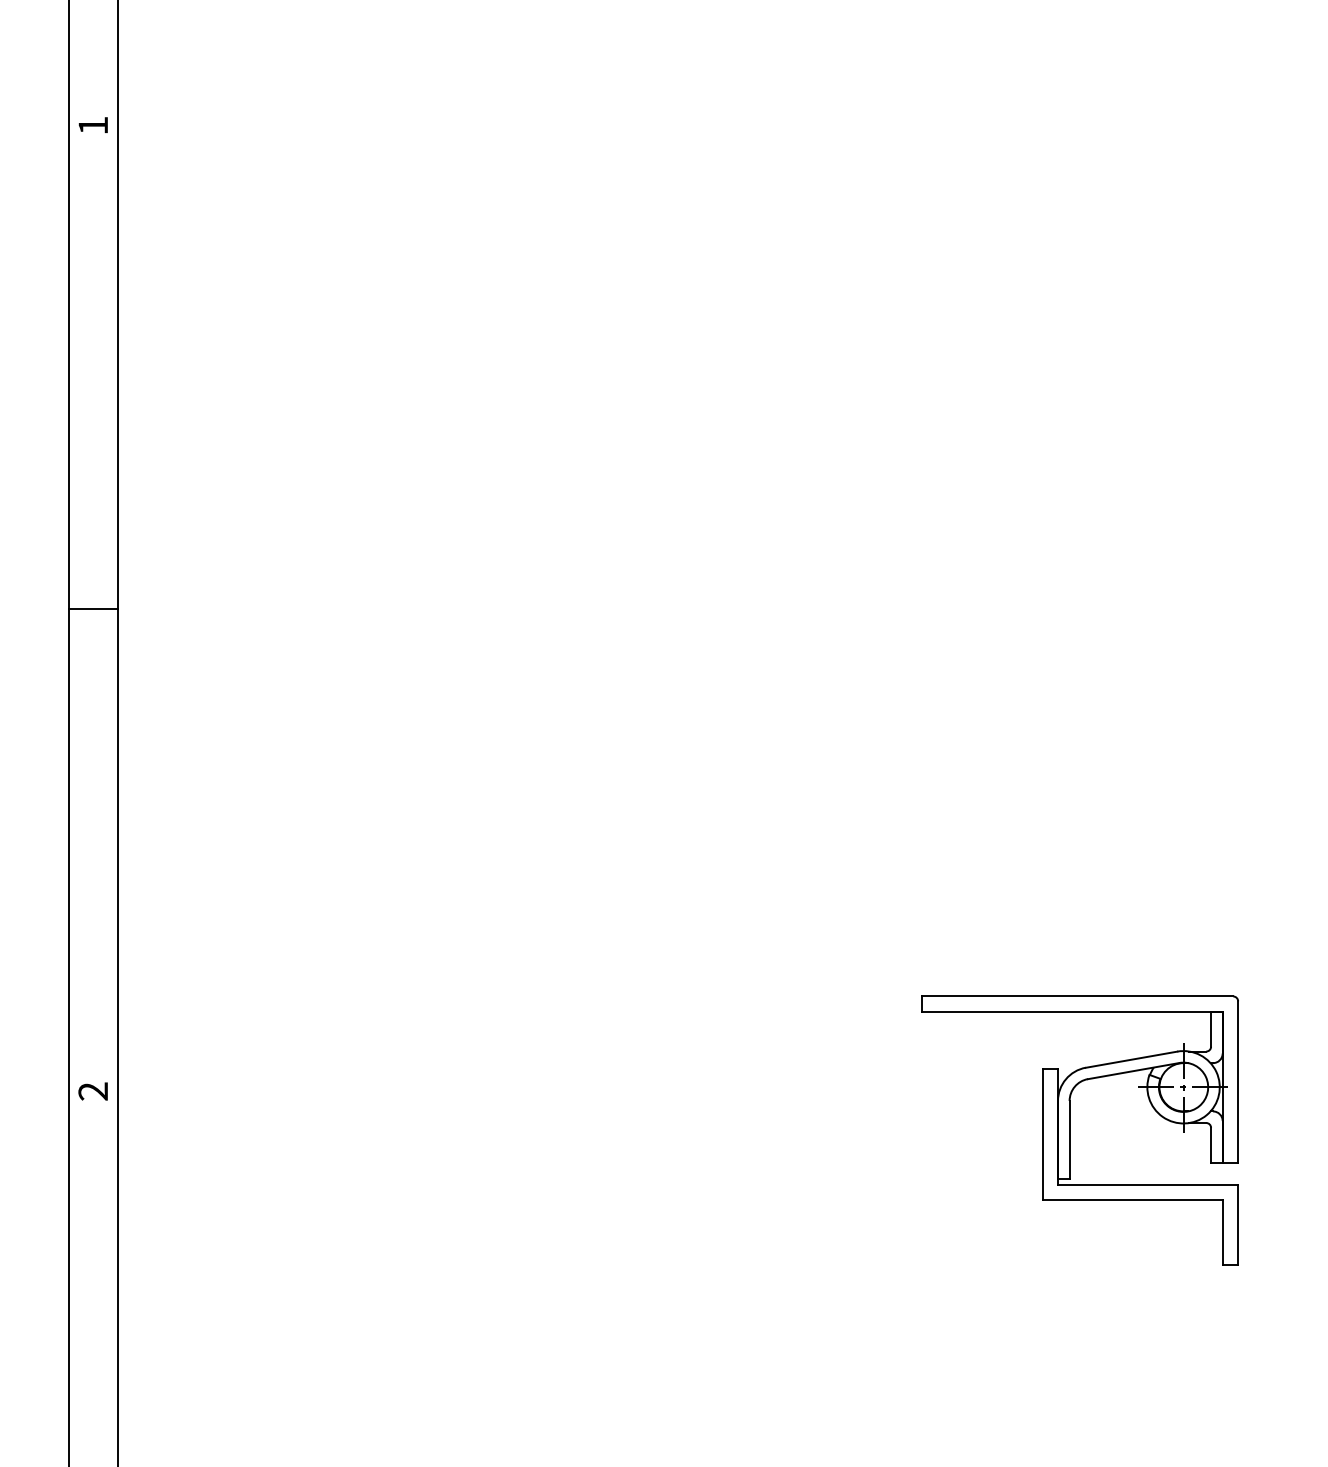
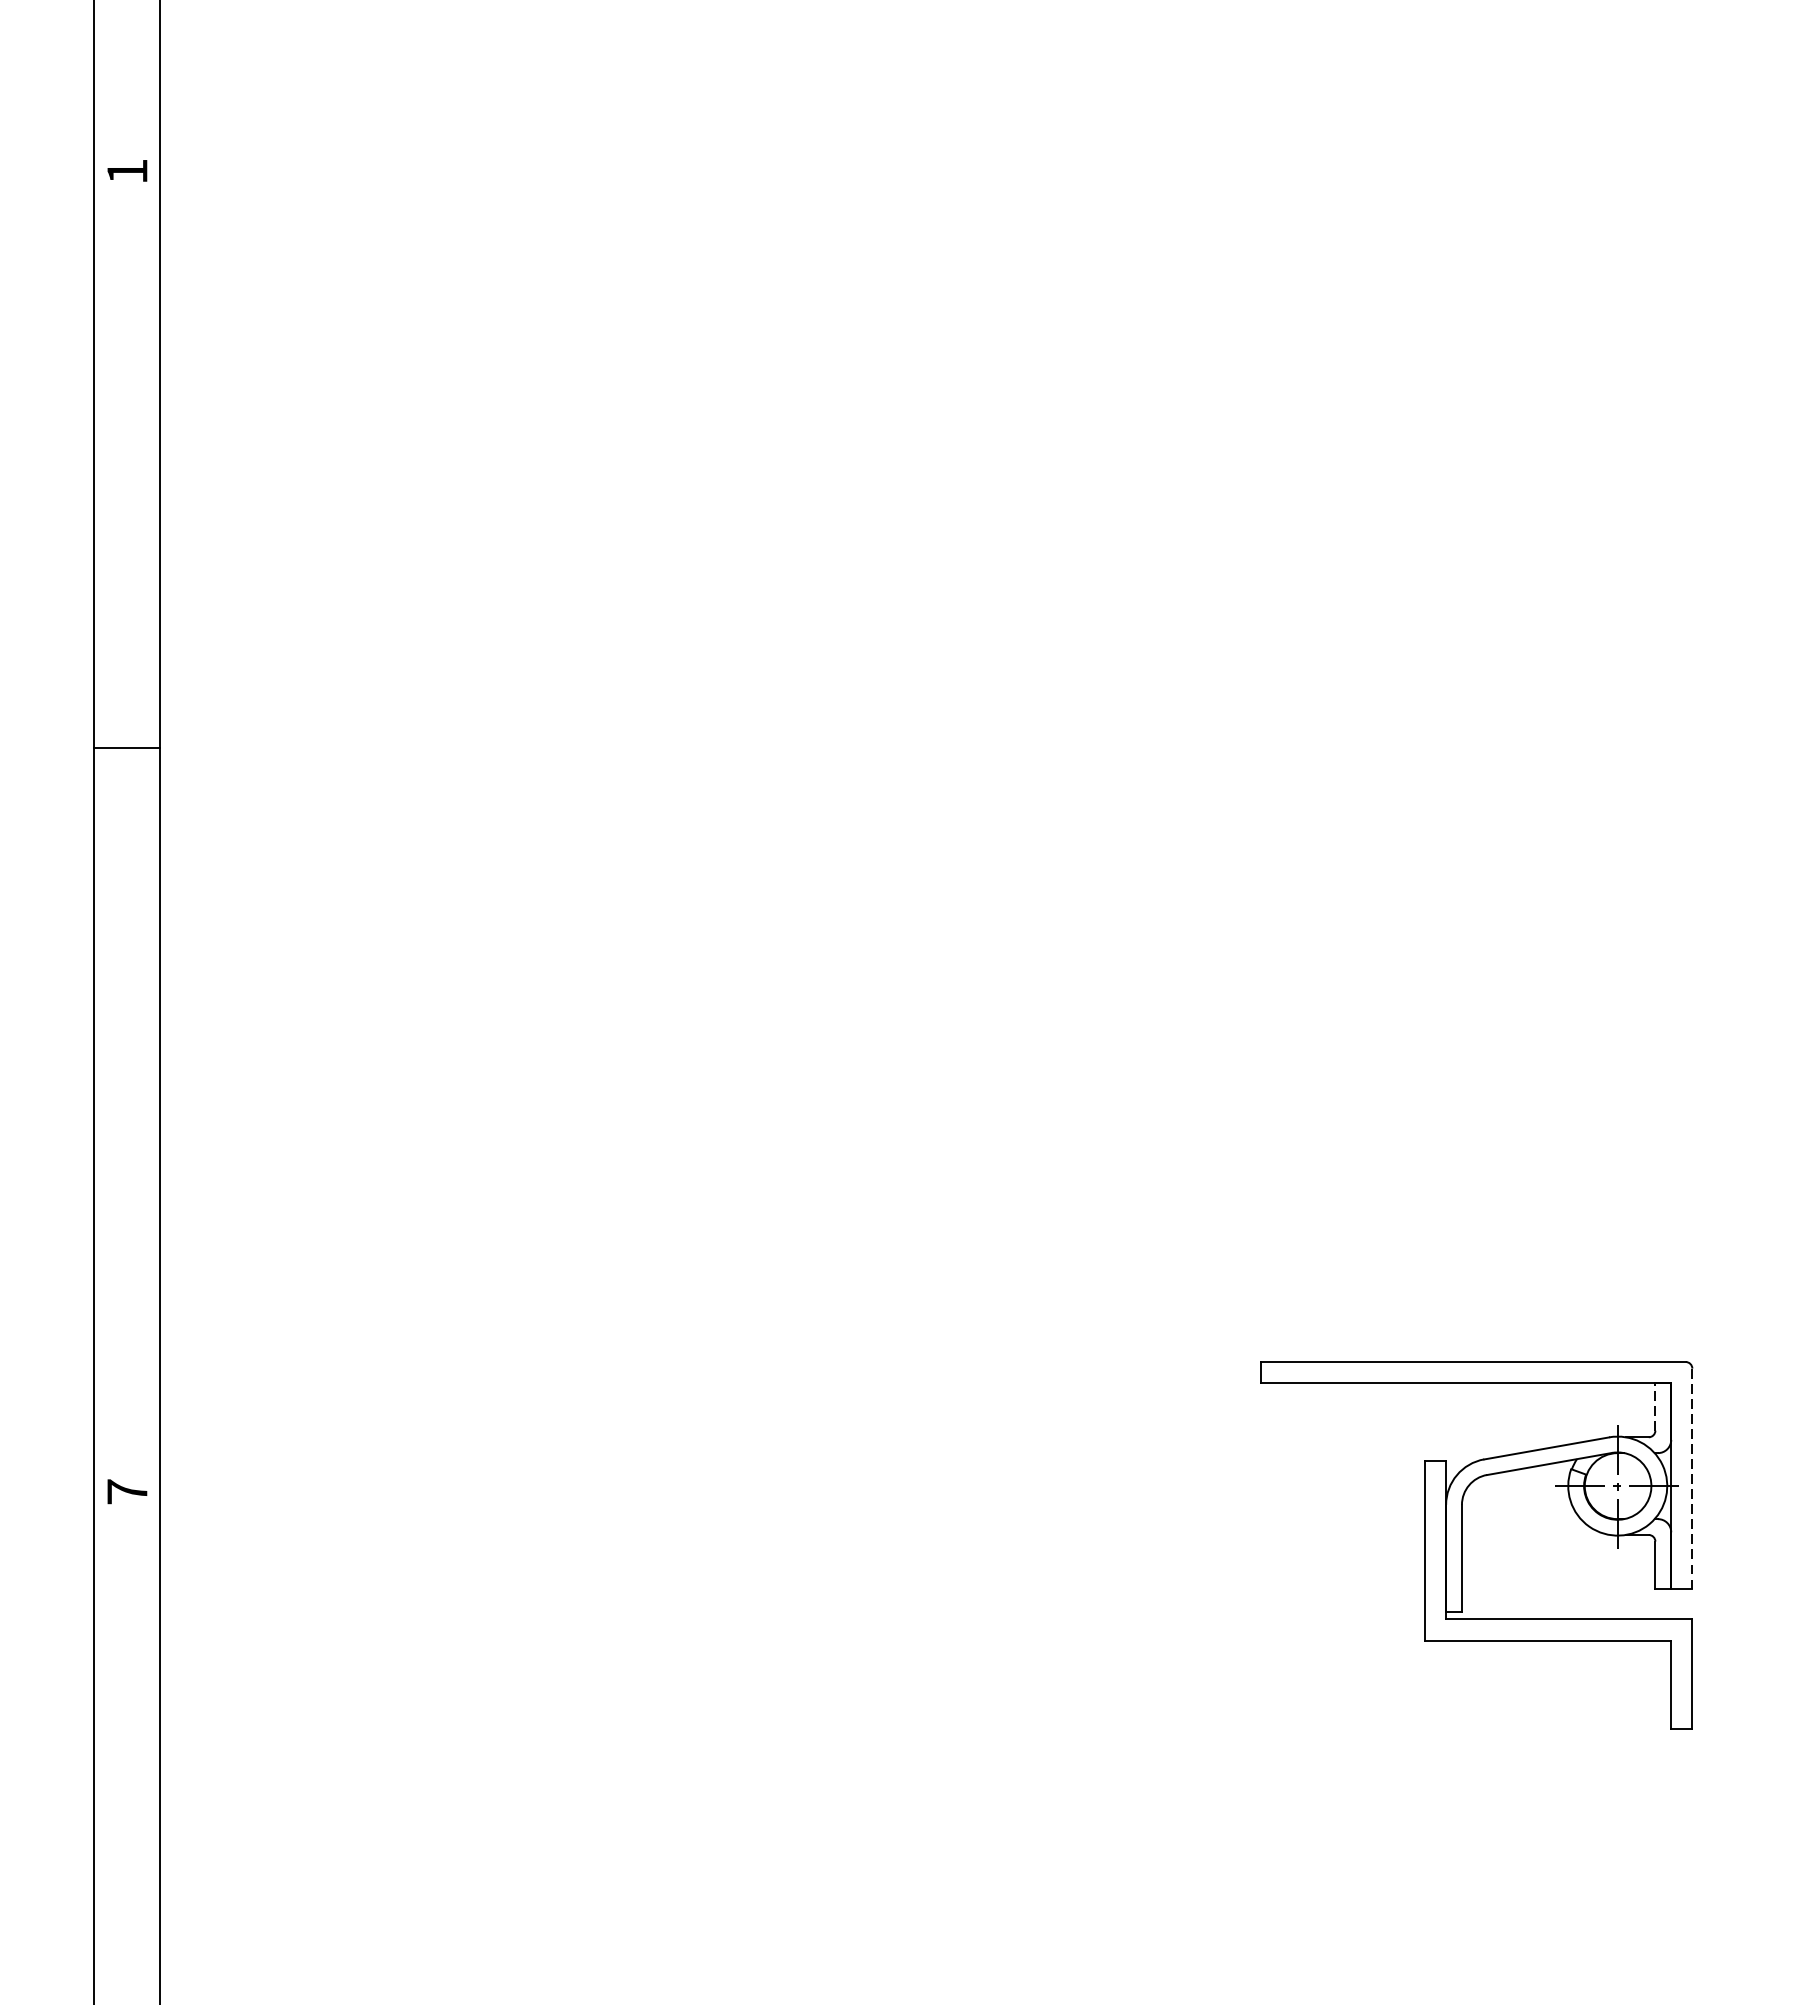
line: (93, 608) -> (127, 748), moved
line: (1211, 1028) -> (1655, 1405), solid -> dashed
line: (1238, 1081) -> (1692, 1478), solid -> dashed
text: (92, 1091) -> (126, 1491), 2 -> 7

